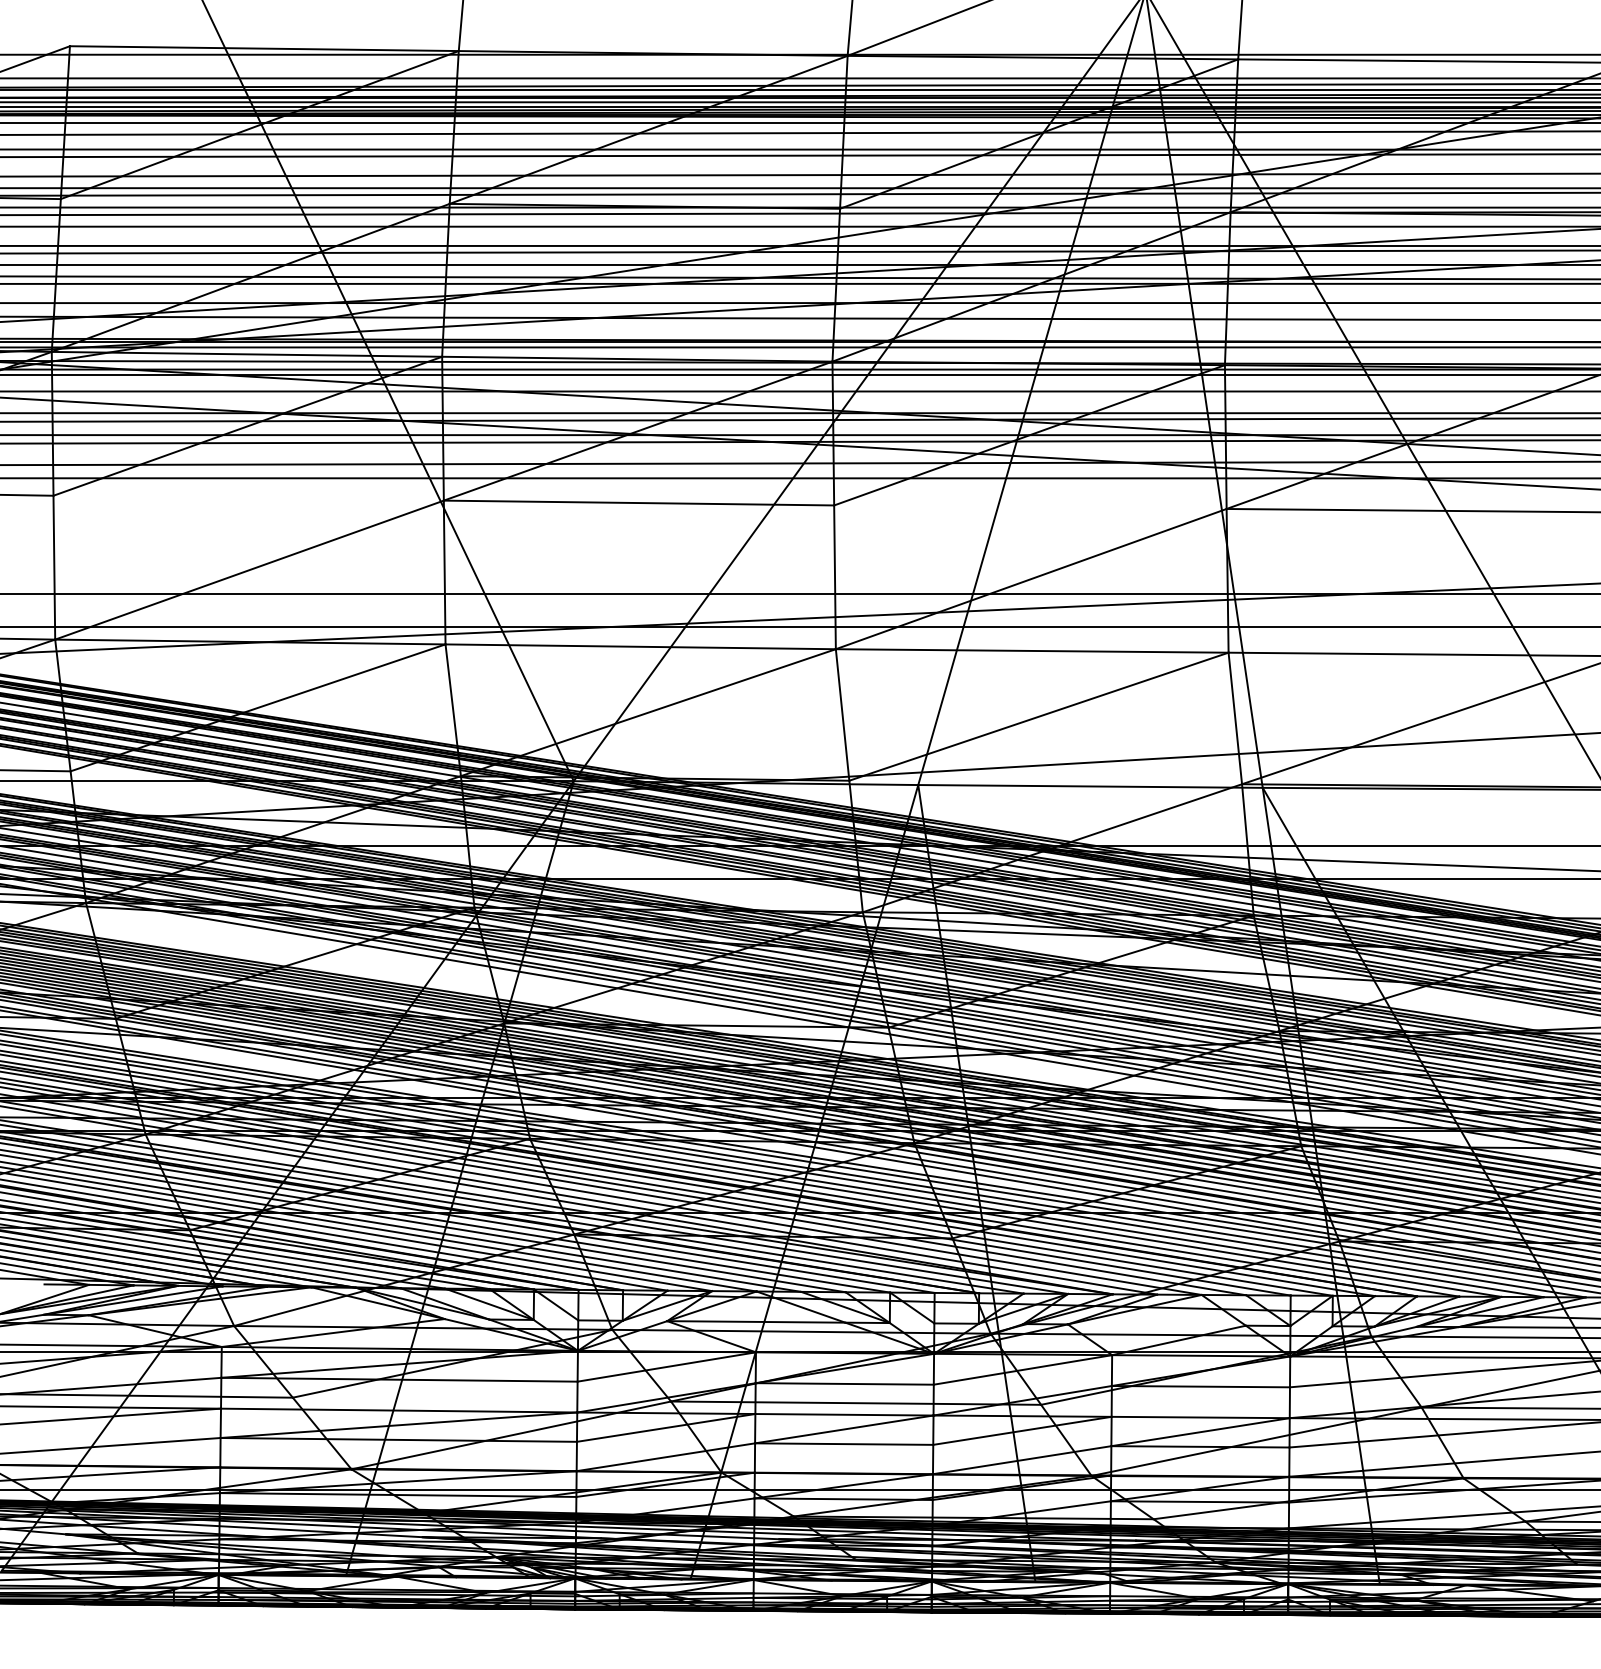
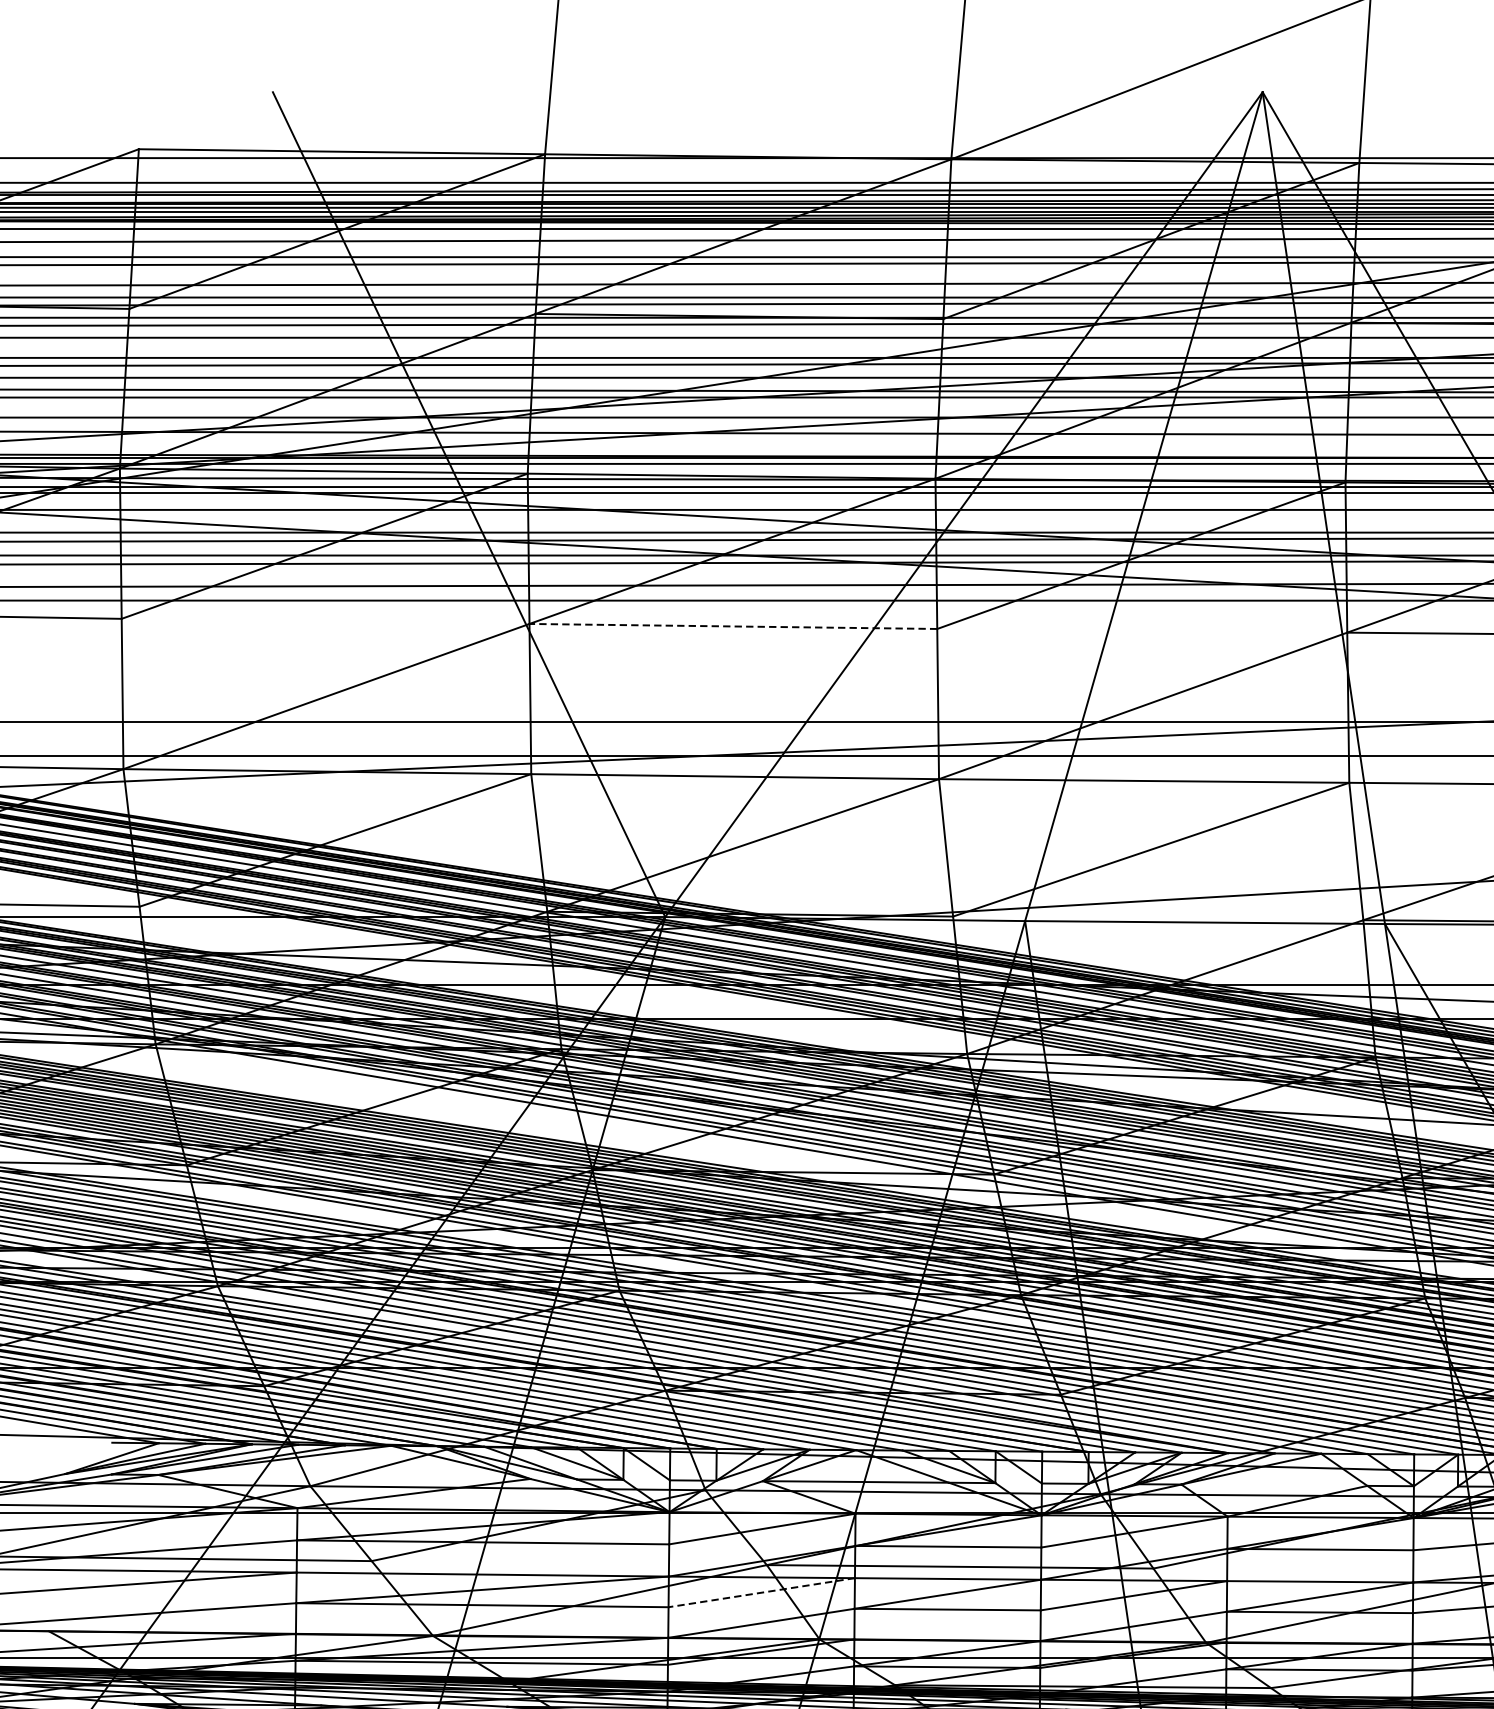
line: (638, 503) -> (732, 626), solid -> dashed
line: (665, 1428) -> (761, 1593), solid -> dashed

